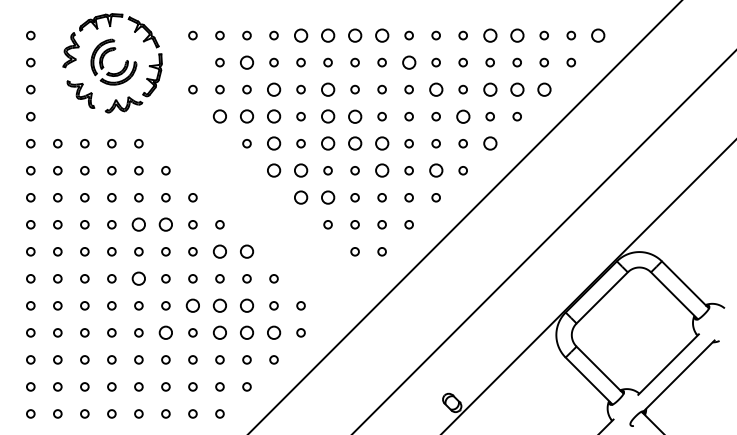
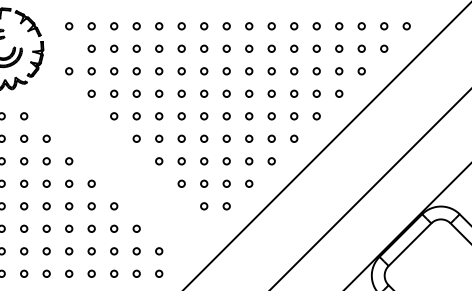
circle: (300, 35) -> (158, 26), size x0.62
circle: (327, 35) -> (181, 26), size x0.62
circle: (354, 35) -> (203, 26), size x0.62
circle: (381, 35) -> (226, 26), size x0.62
circle: (489, 35) -> (316, 26), size x0.62
circle: (516, 35) -> (338, 26), size x0.62
circle: (598, 35) -> (406, 26), size x0.62
circle: (246, 62) -> (113, 48), size x0.62
circle: (408, 62) -> (248, 48), size x0.62
circle: (273, 89) -> (136, 71), size x0.62
circle: (327, 89) -> (181, 71), size x0.62
circle: (435, 89) -> (271, 71), size x0.62
circle: (489, 89) -> (316, 71), size x0.62
circle: (516, 89) -> (338, 71), size x0.62
circle: (543, 89) -> (361, 71), size x0.62
circle: (219, 116) -> (91, 93), size x0.62
circle: (246, 116) -> (113, 93), size x0.62
circle: (273, 116) -> (136, 93), size x0.62
circle: (327, 116) -> (181, 93), size x0.62
circle: (354, 116) -> (203, 93), size x0.62
circle: (462, 116) -> (293, 93), size x0.62
circle: (273, 143) -> (136, 116), size x0.62
circle: (327, 143) -> (181, 116), size x0.62
circle: (354, 143) -> (203, 116), size x0.62
circle: (381, 143) -> (226, 116), size x0.62
circle: (489, 143) -> (316, 116), size x0.62
circle: (273, 170) -> (136, 138), size x0.62
circle: (300, 170) -> (158, 138), size x0.62
circle: (381, 170) -> (226, 138), size x0.62
circle: (435, 170) -> (271, 138), size x0.62
circle: (300, 197) -> (158, 161), size x0.62
circle: (327, 197) -> (181, 161), size x0.62
circle: (138, 224) -> (23, 183), size x0.62
circle: (165, 224) -> (46, 183), size x0.62
circle: (219, 251) -> (91, 206), size x0.62
circle: (246, 251) -> (113, 206), size x0.62
circle: (138, 278) -> (23, 228), size x0.62
circle: (192, 305) -> (68, 251), size x0.62
circle: (219, 305) -> (91, 251), size x0.62
circle: (246, 305) -> (113, 251), size x0.62
circle: (165, 332) -> (46, 273), size x0.62
circle: (219, 332) -> (91, 273), size x0.62
circle: (246, 332) -> (113, 273), size x0.62
circle: (273, 332) -> (136, 273), size x0.62

